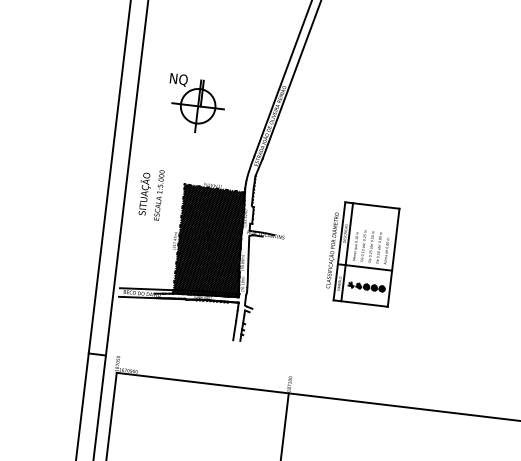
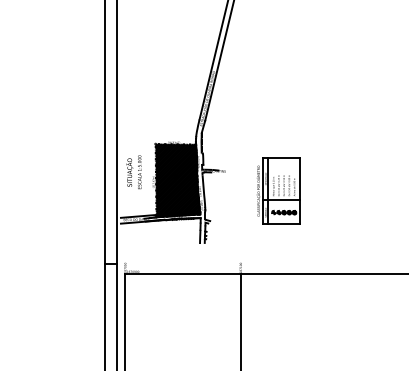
part: (195, 104) -> (156, 90), removed
text: (150, 194) -> (133, 172), moved
part: (362, 253) -> (278, 190), moved

